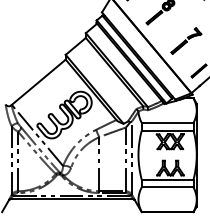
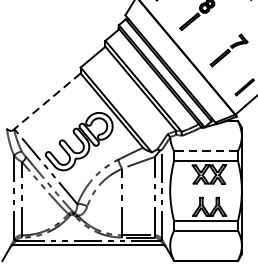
line: (38, 82) -> (47, 101), solid -> dashed
line: (167, 122) -> (205, 150), solid -> dashed

